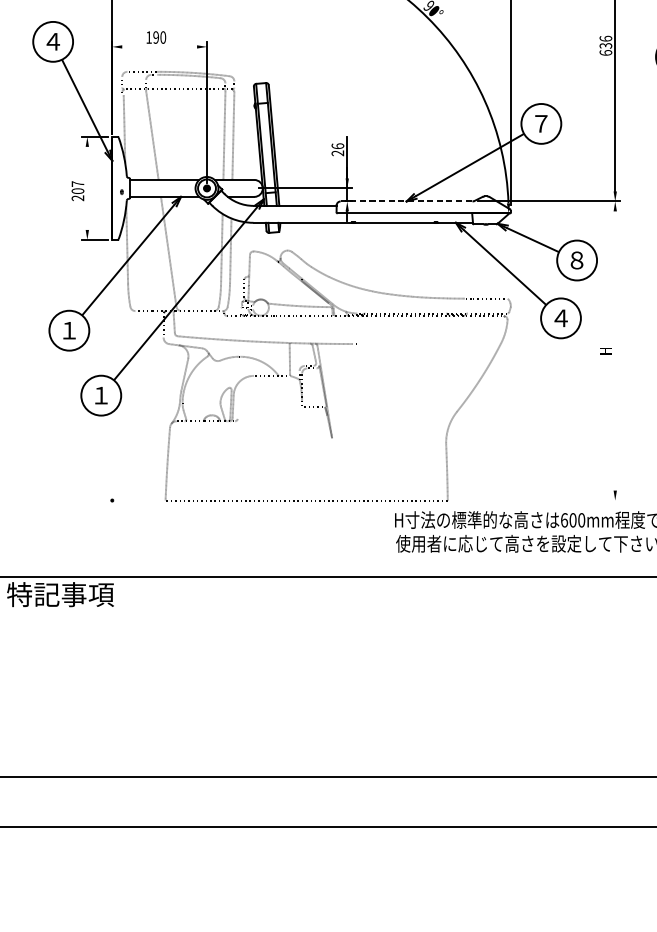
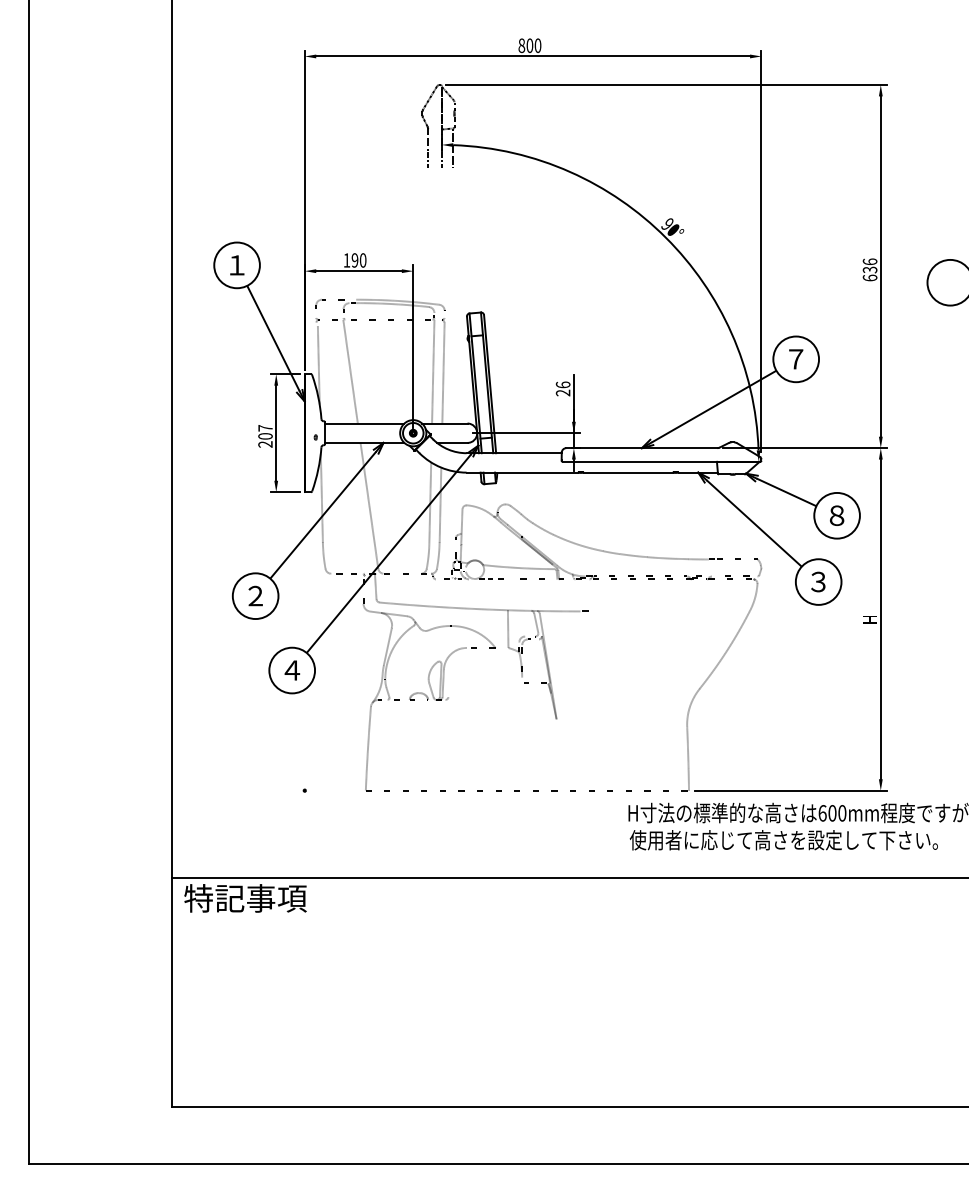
text: (52, 41) -> (236, 265), ４ -> １
line: (159, 47) -> (358, 271), added
line: (87, 187) -> (276, 432), added
line: (406, 201) -> (641, 448), dashed -> solid
text: (560, 317) -> (818, 581), ４ -> ３
text: (68, 330) -> (254, 595), １ -> ２
line: (614, 351) -> (880, 619), added
text: (101, 395) -> (292, 670), １ -> ４
line: (536, 500) -> (790, 790), added

